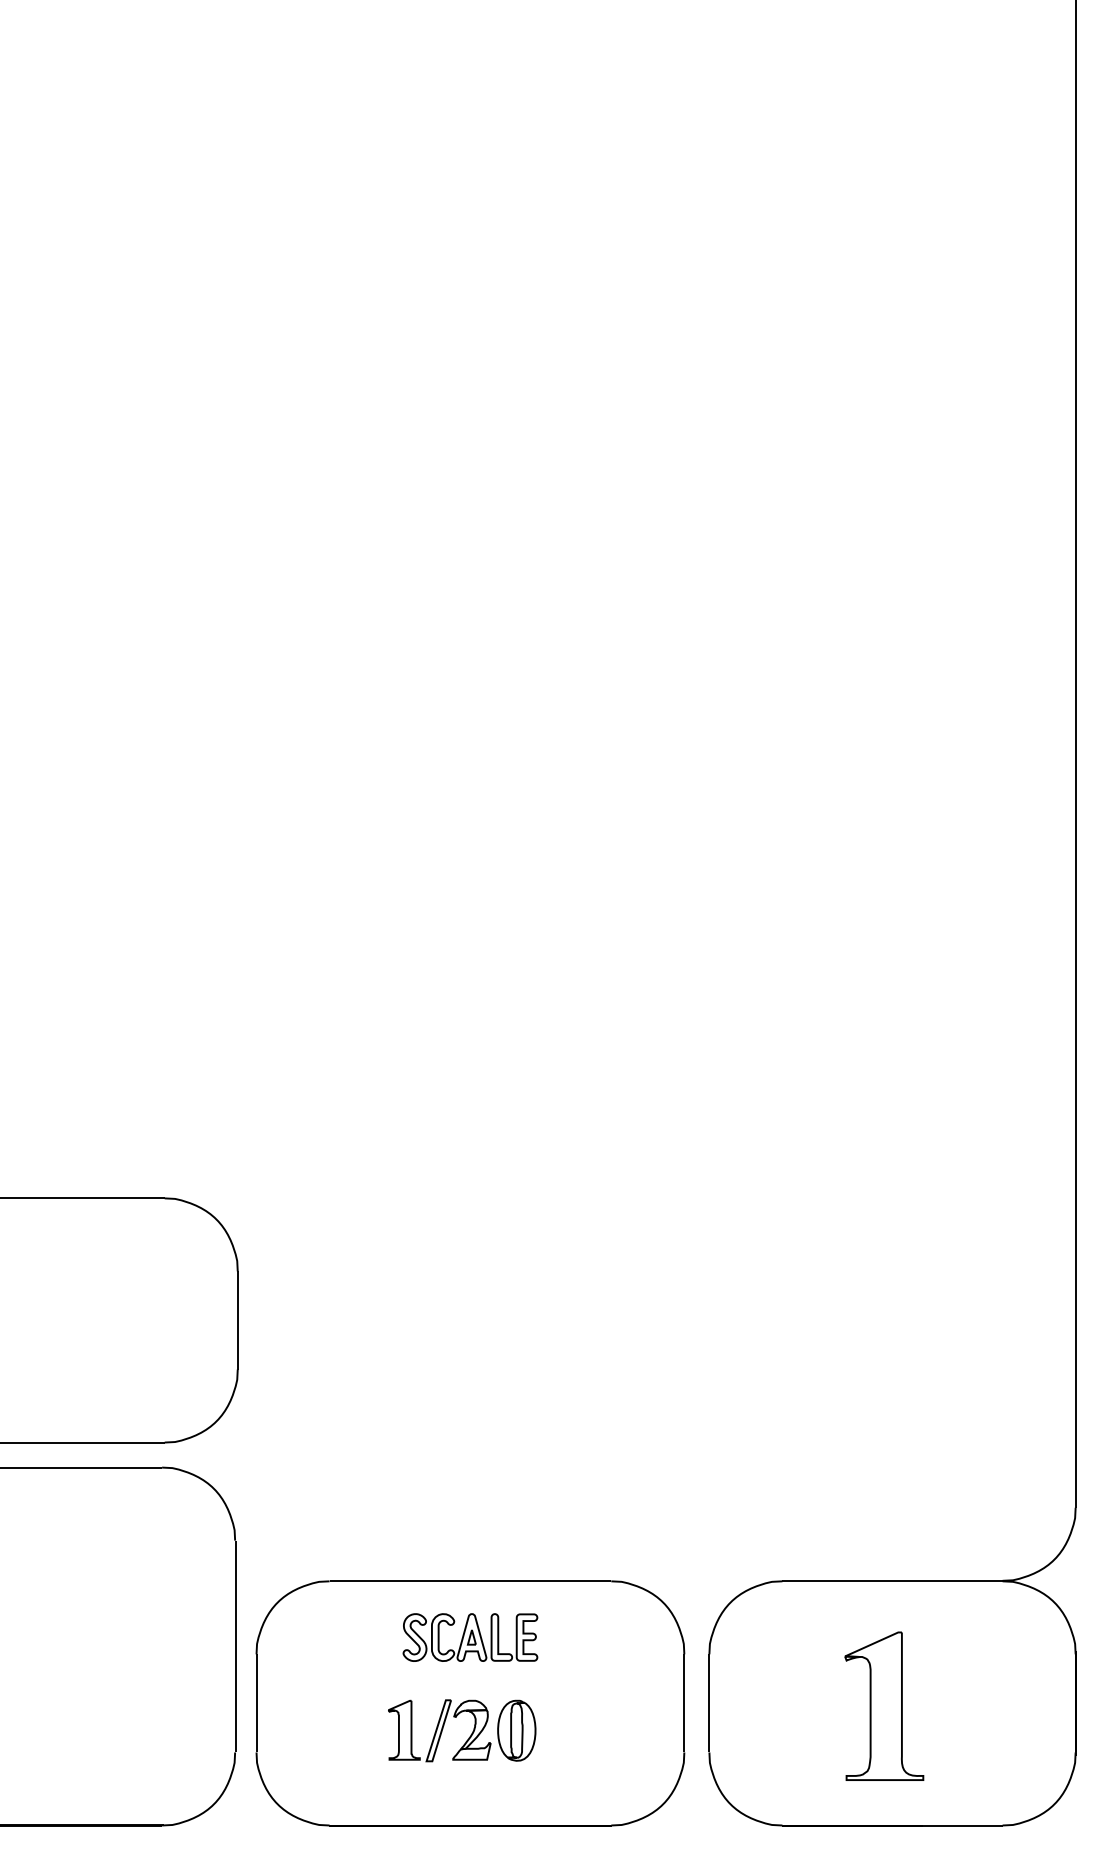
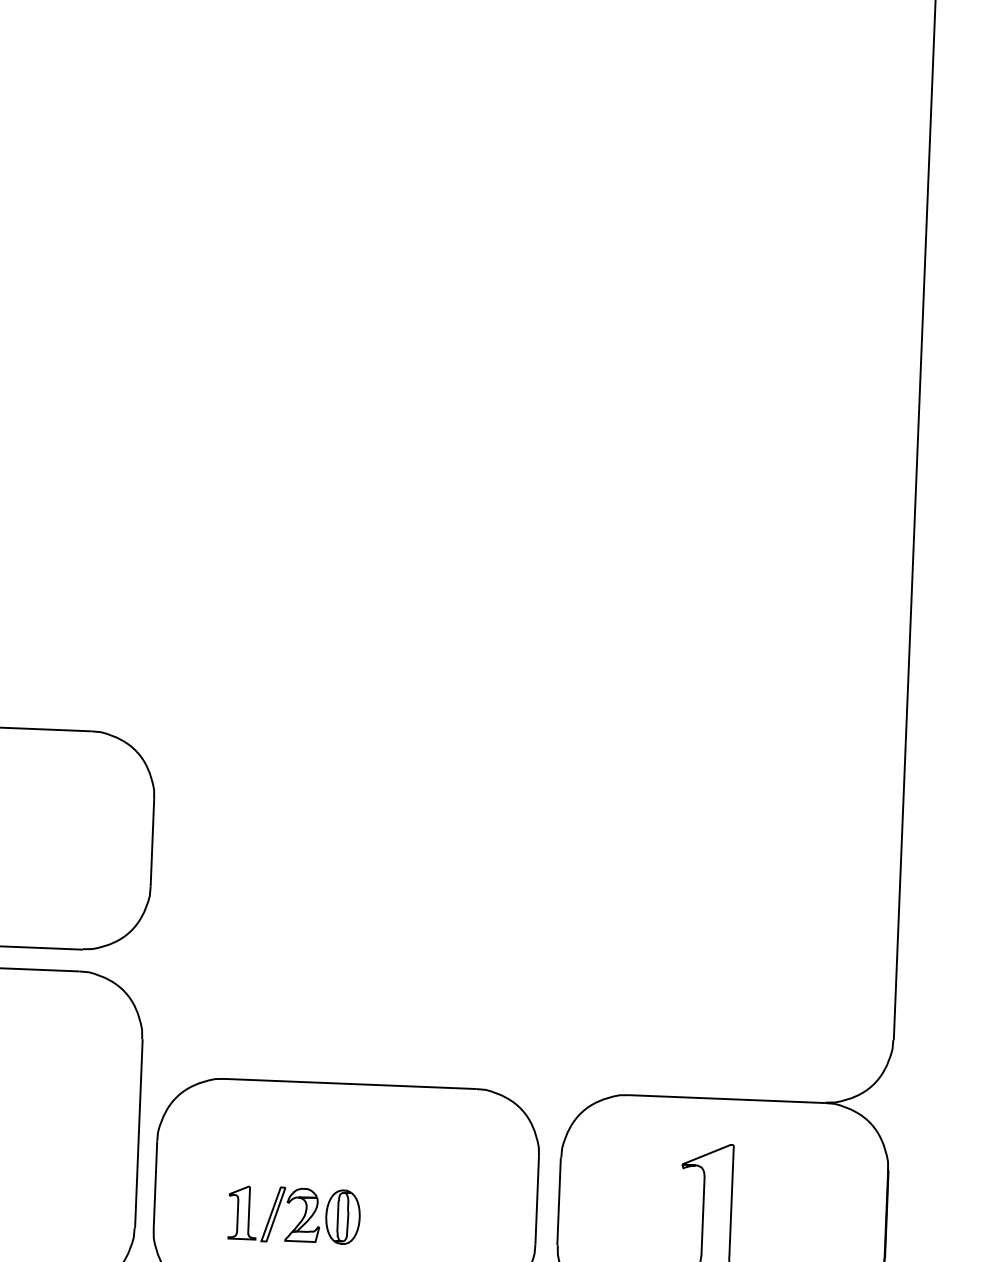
part: (470, 1637) -> (348, 1134), removed
part: (470, 1734) -> (301, 1218), moved

